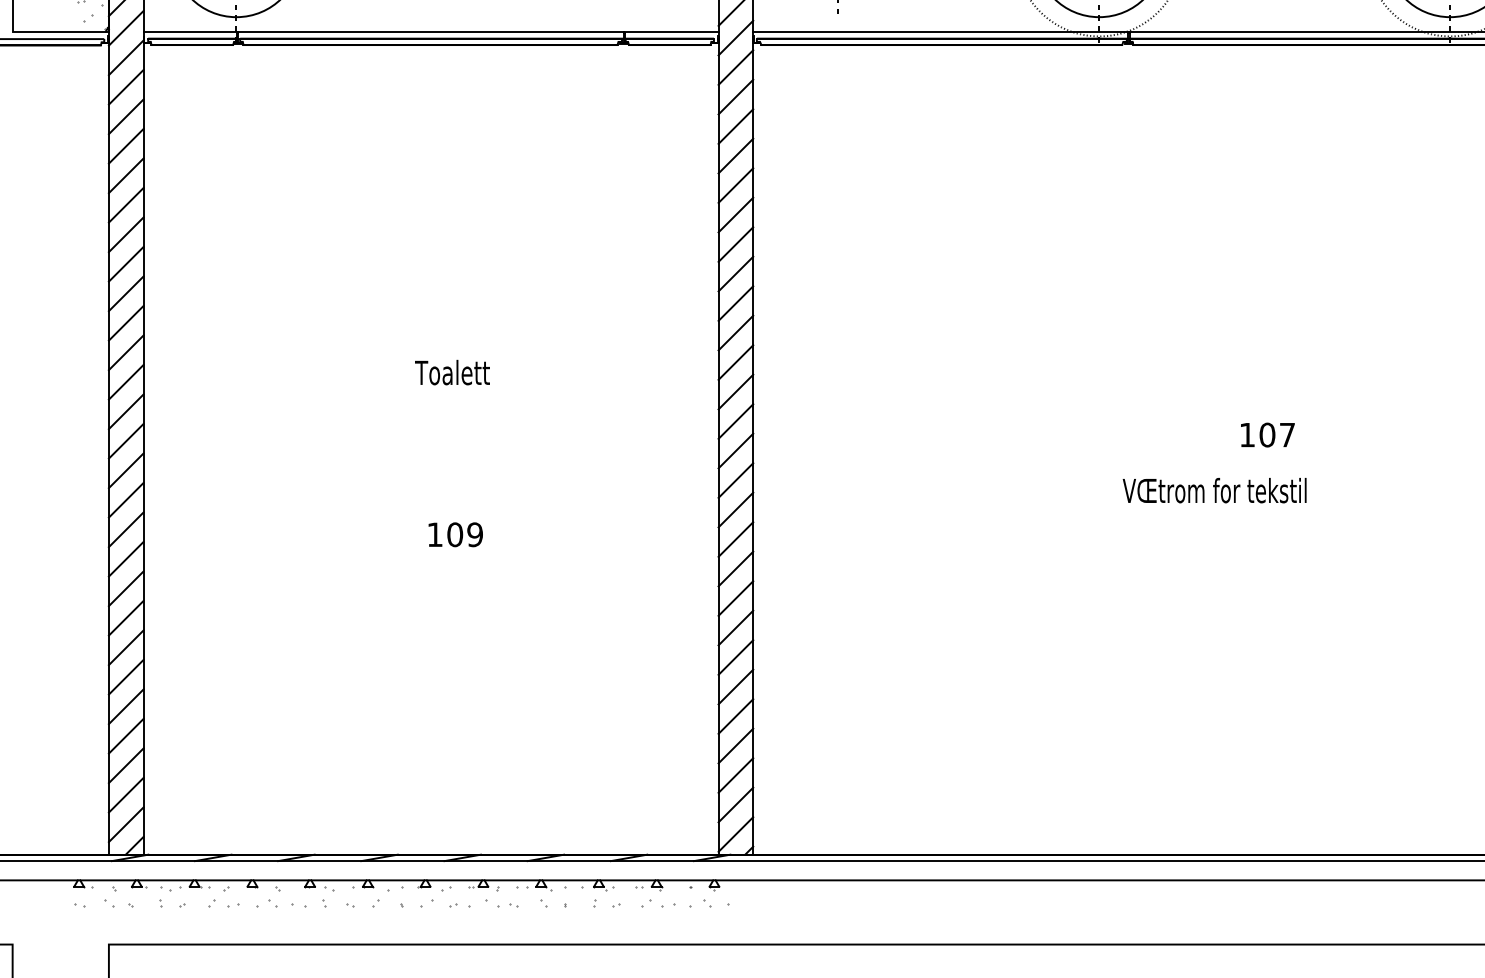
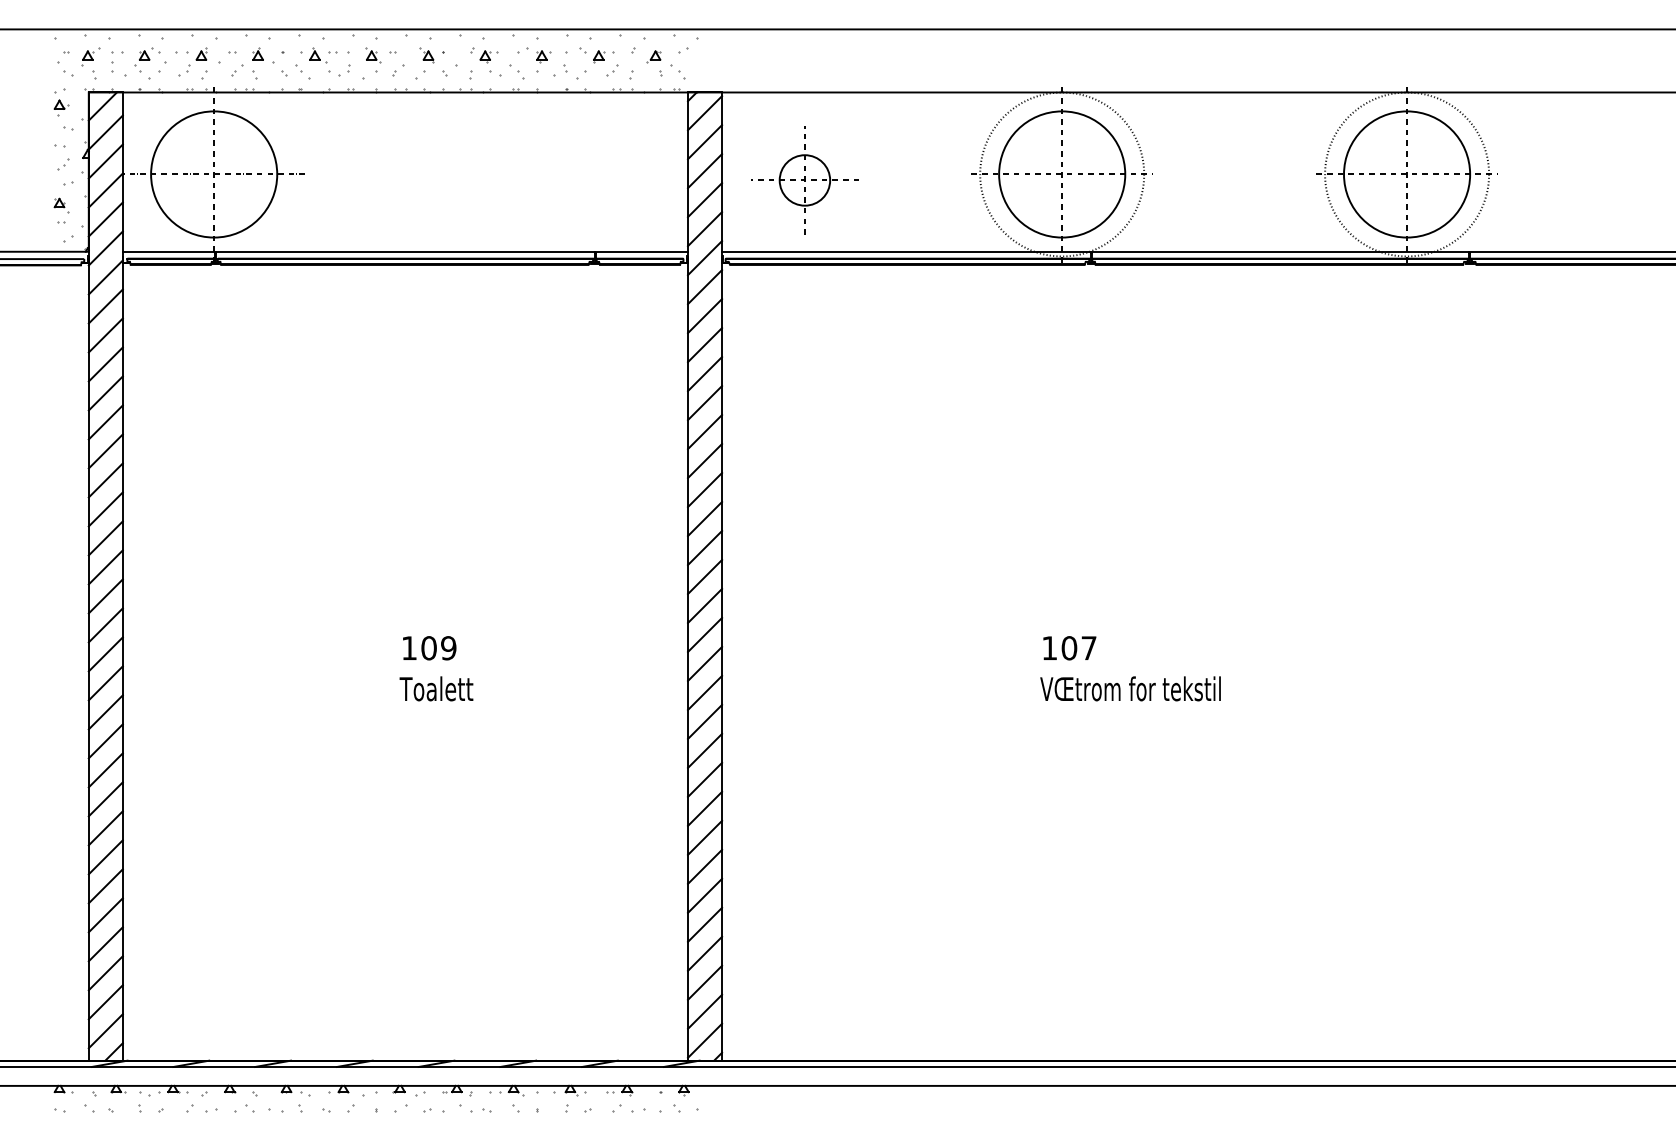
text: (452, 372) -> (436, 688), moved
text: (1267, 435) -> (1069, 648), moved
text: (1214, 490) -> (1130, 688), moved
text: (455, 535) -> (429, 648), moved

